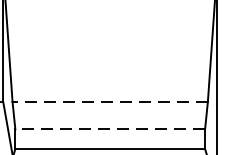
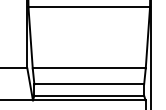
line: (110, 102) -> (89, 68), dashed -> solid
line: (110, 129) -> (89, 84), dashed -> solid

